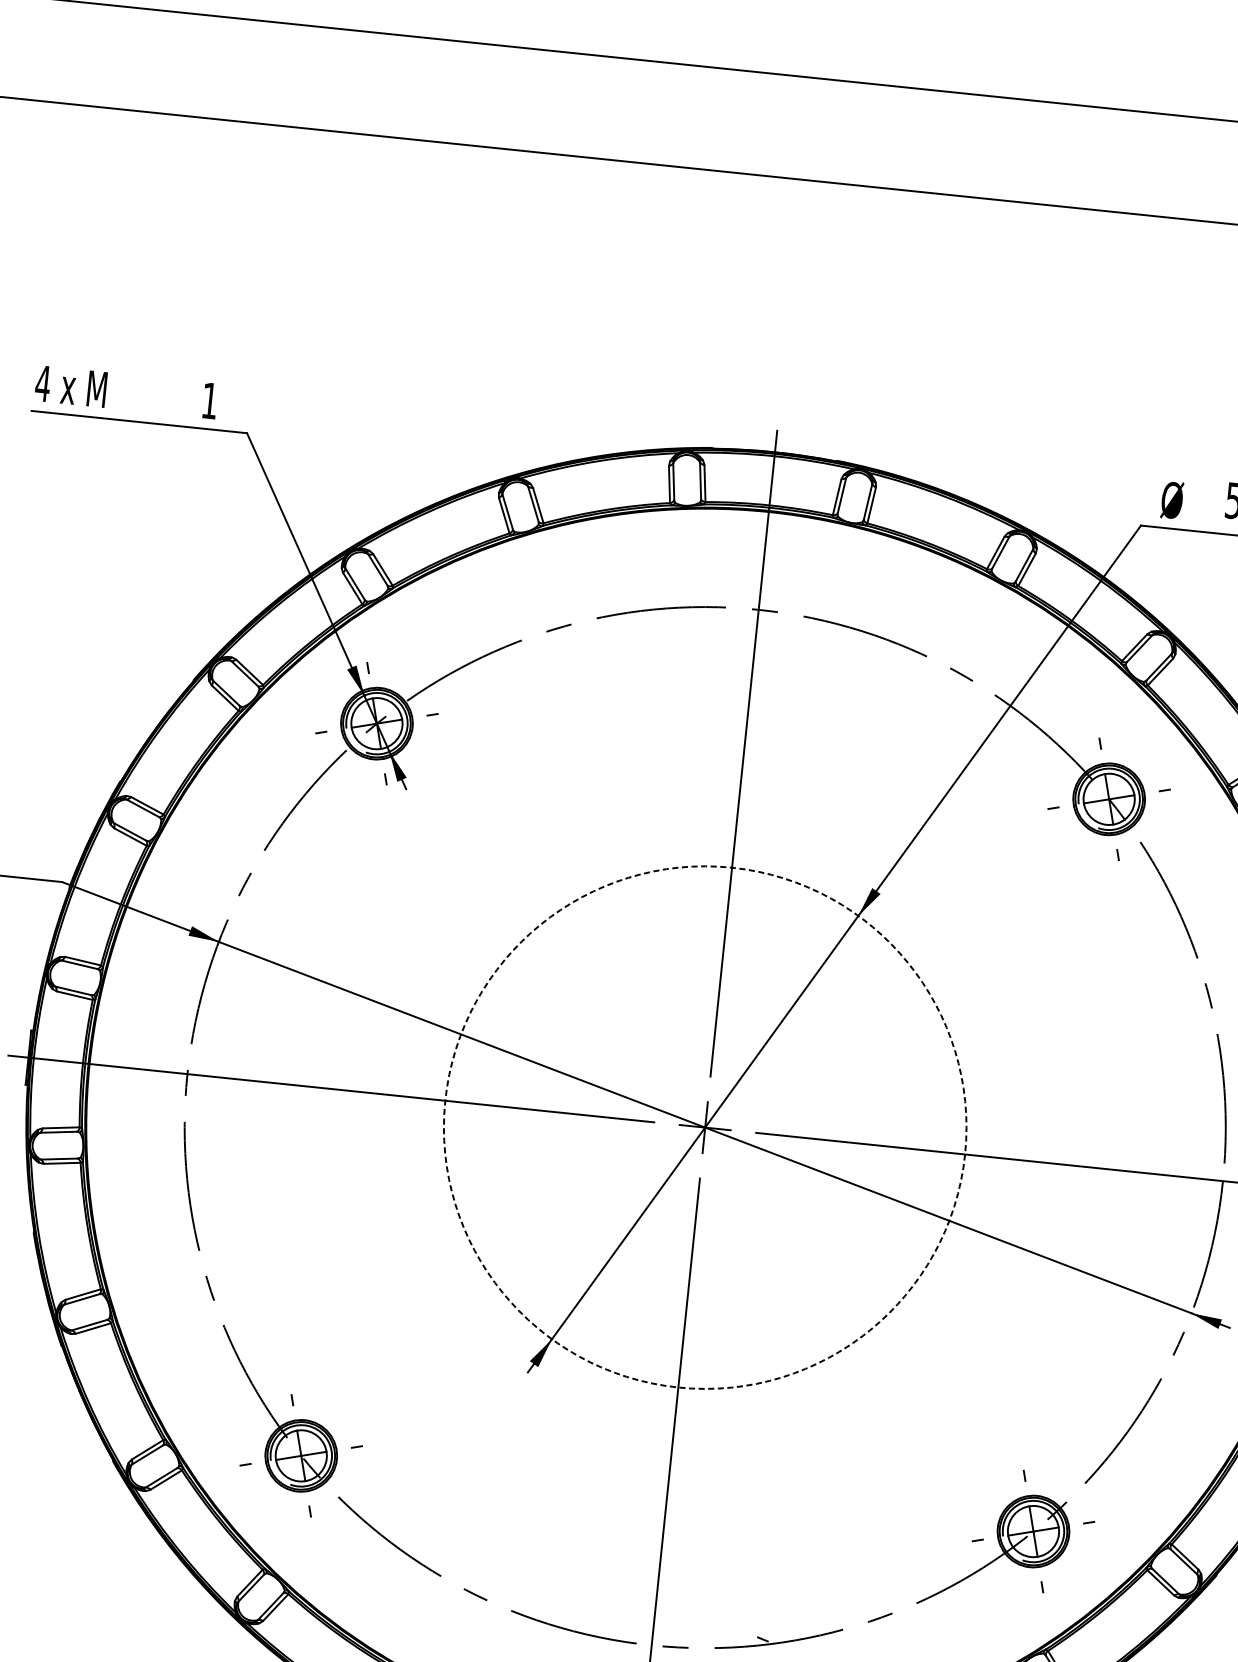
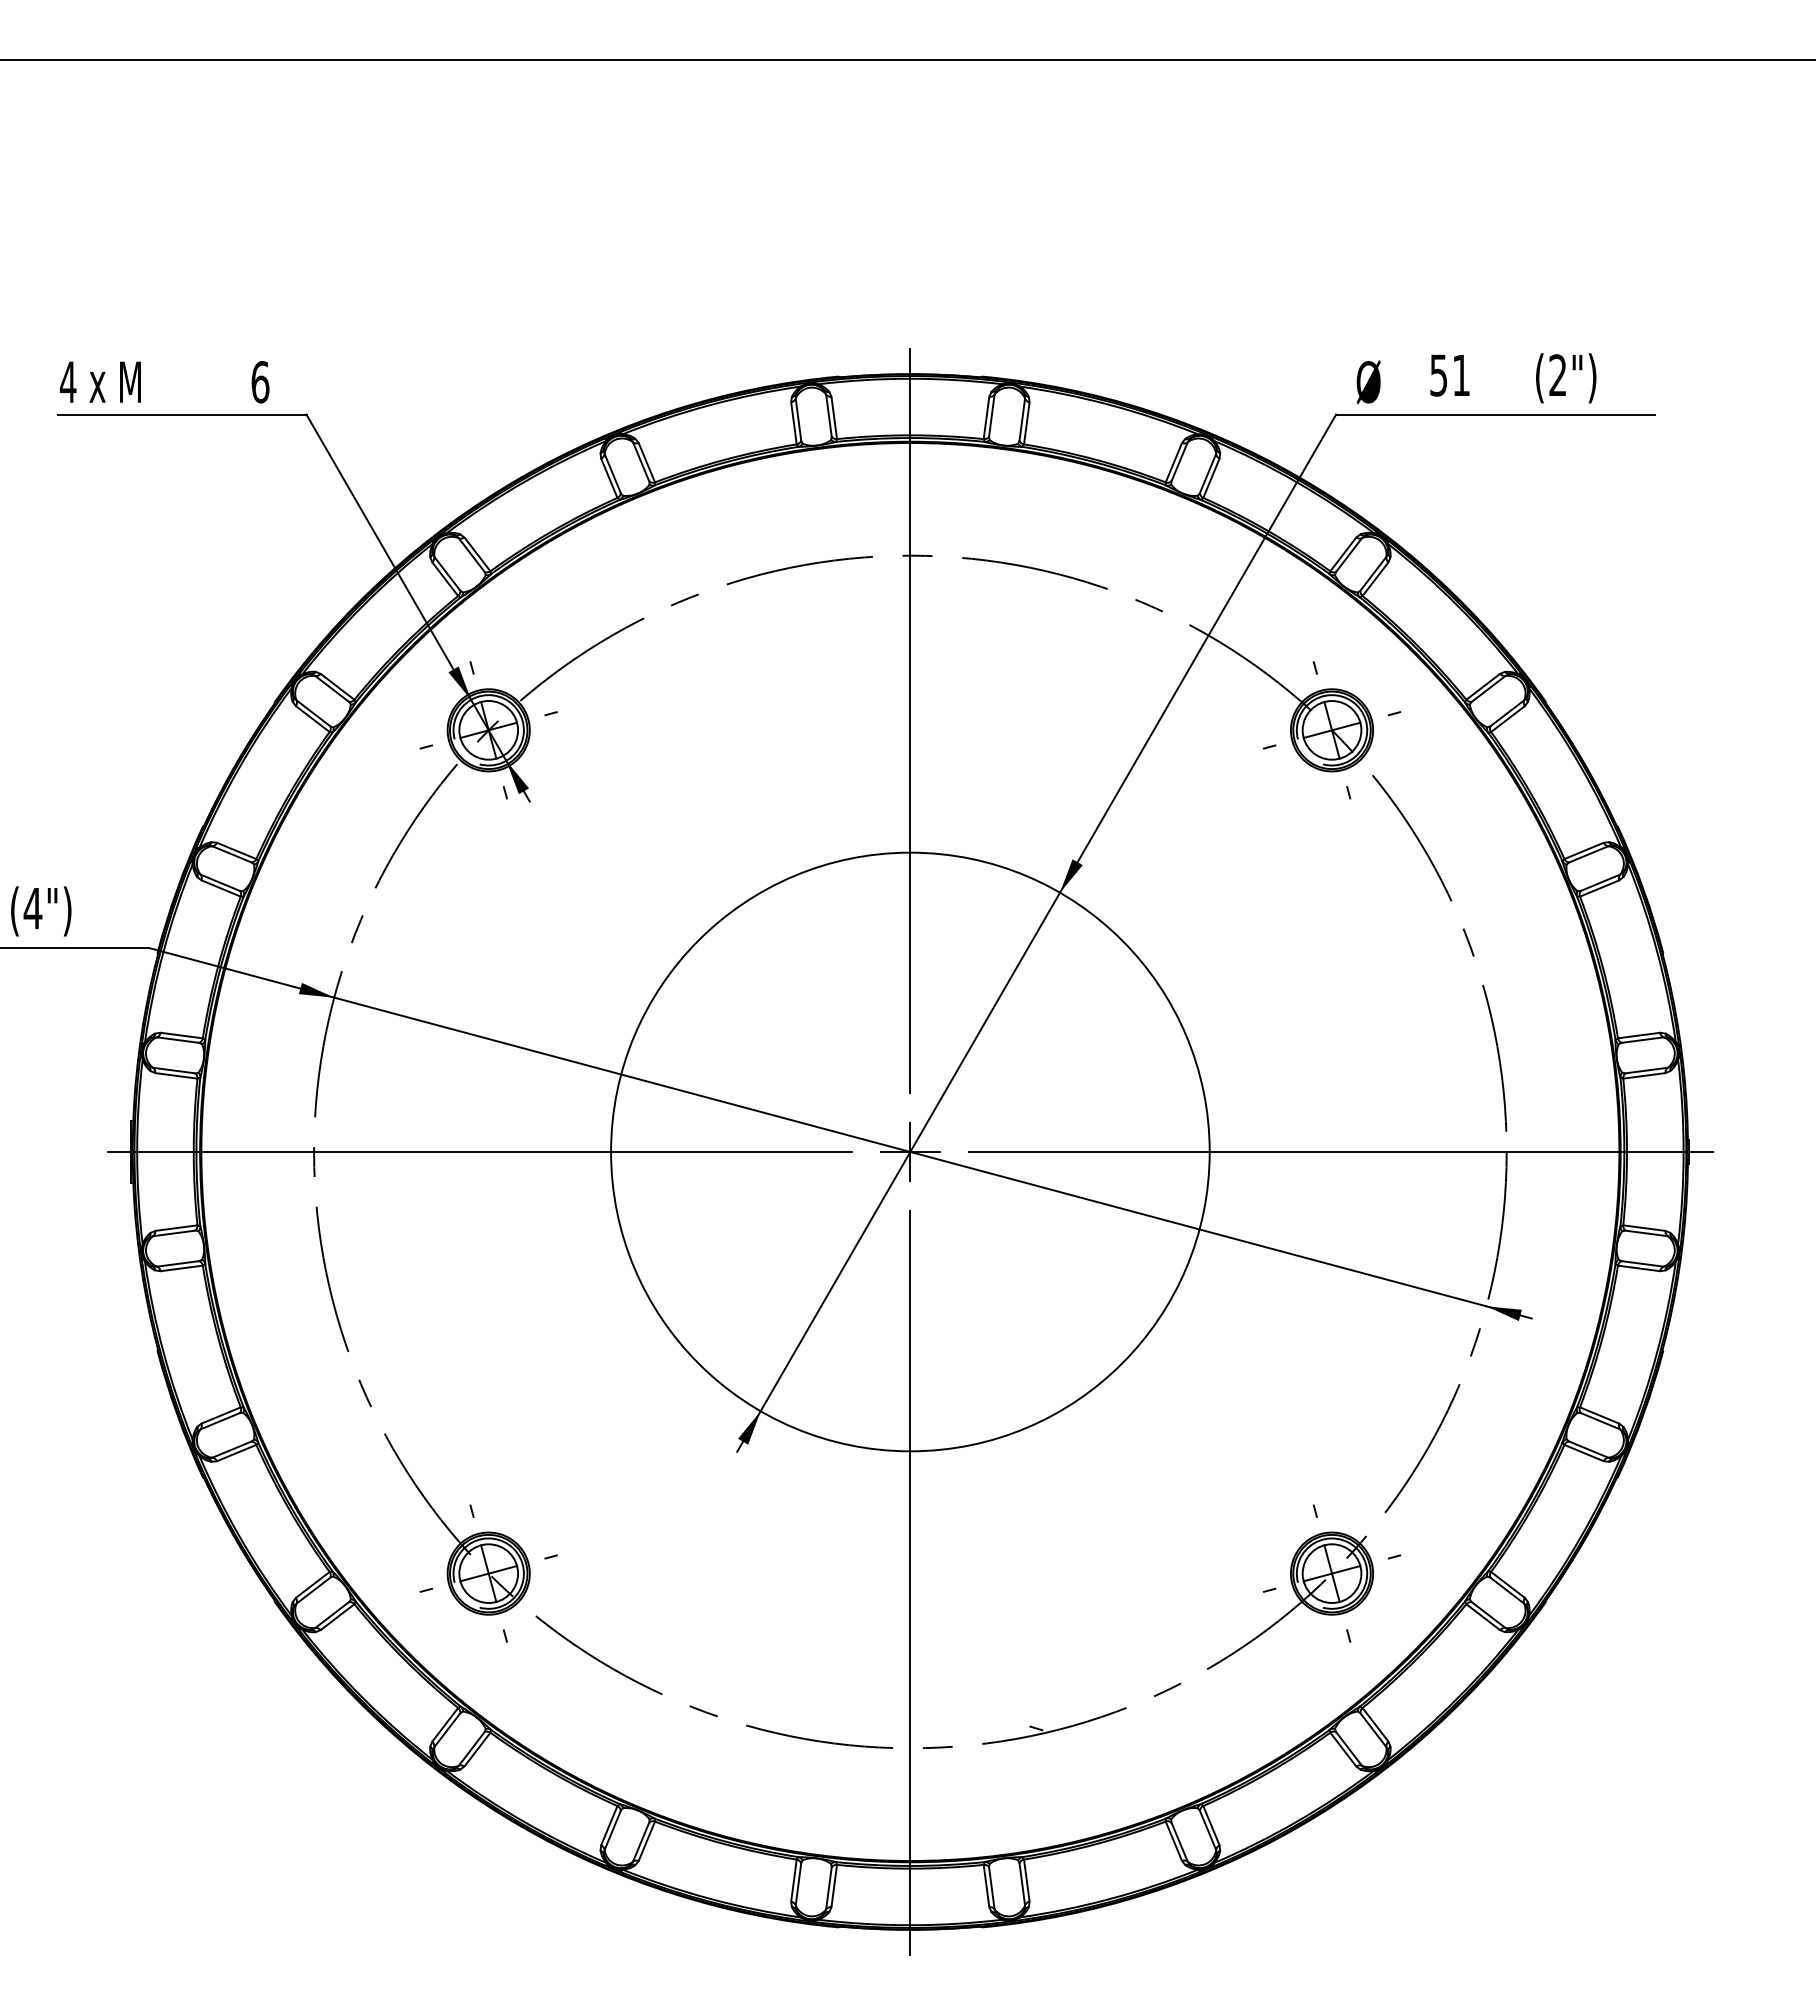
text: (209, 401) -> (260, 382), 1 -> 6
circle: (705, 1127) -> (910, 1151), dashed -> solid

